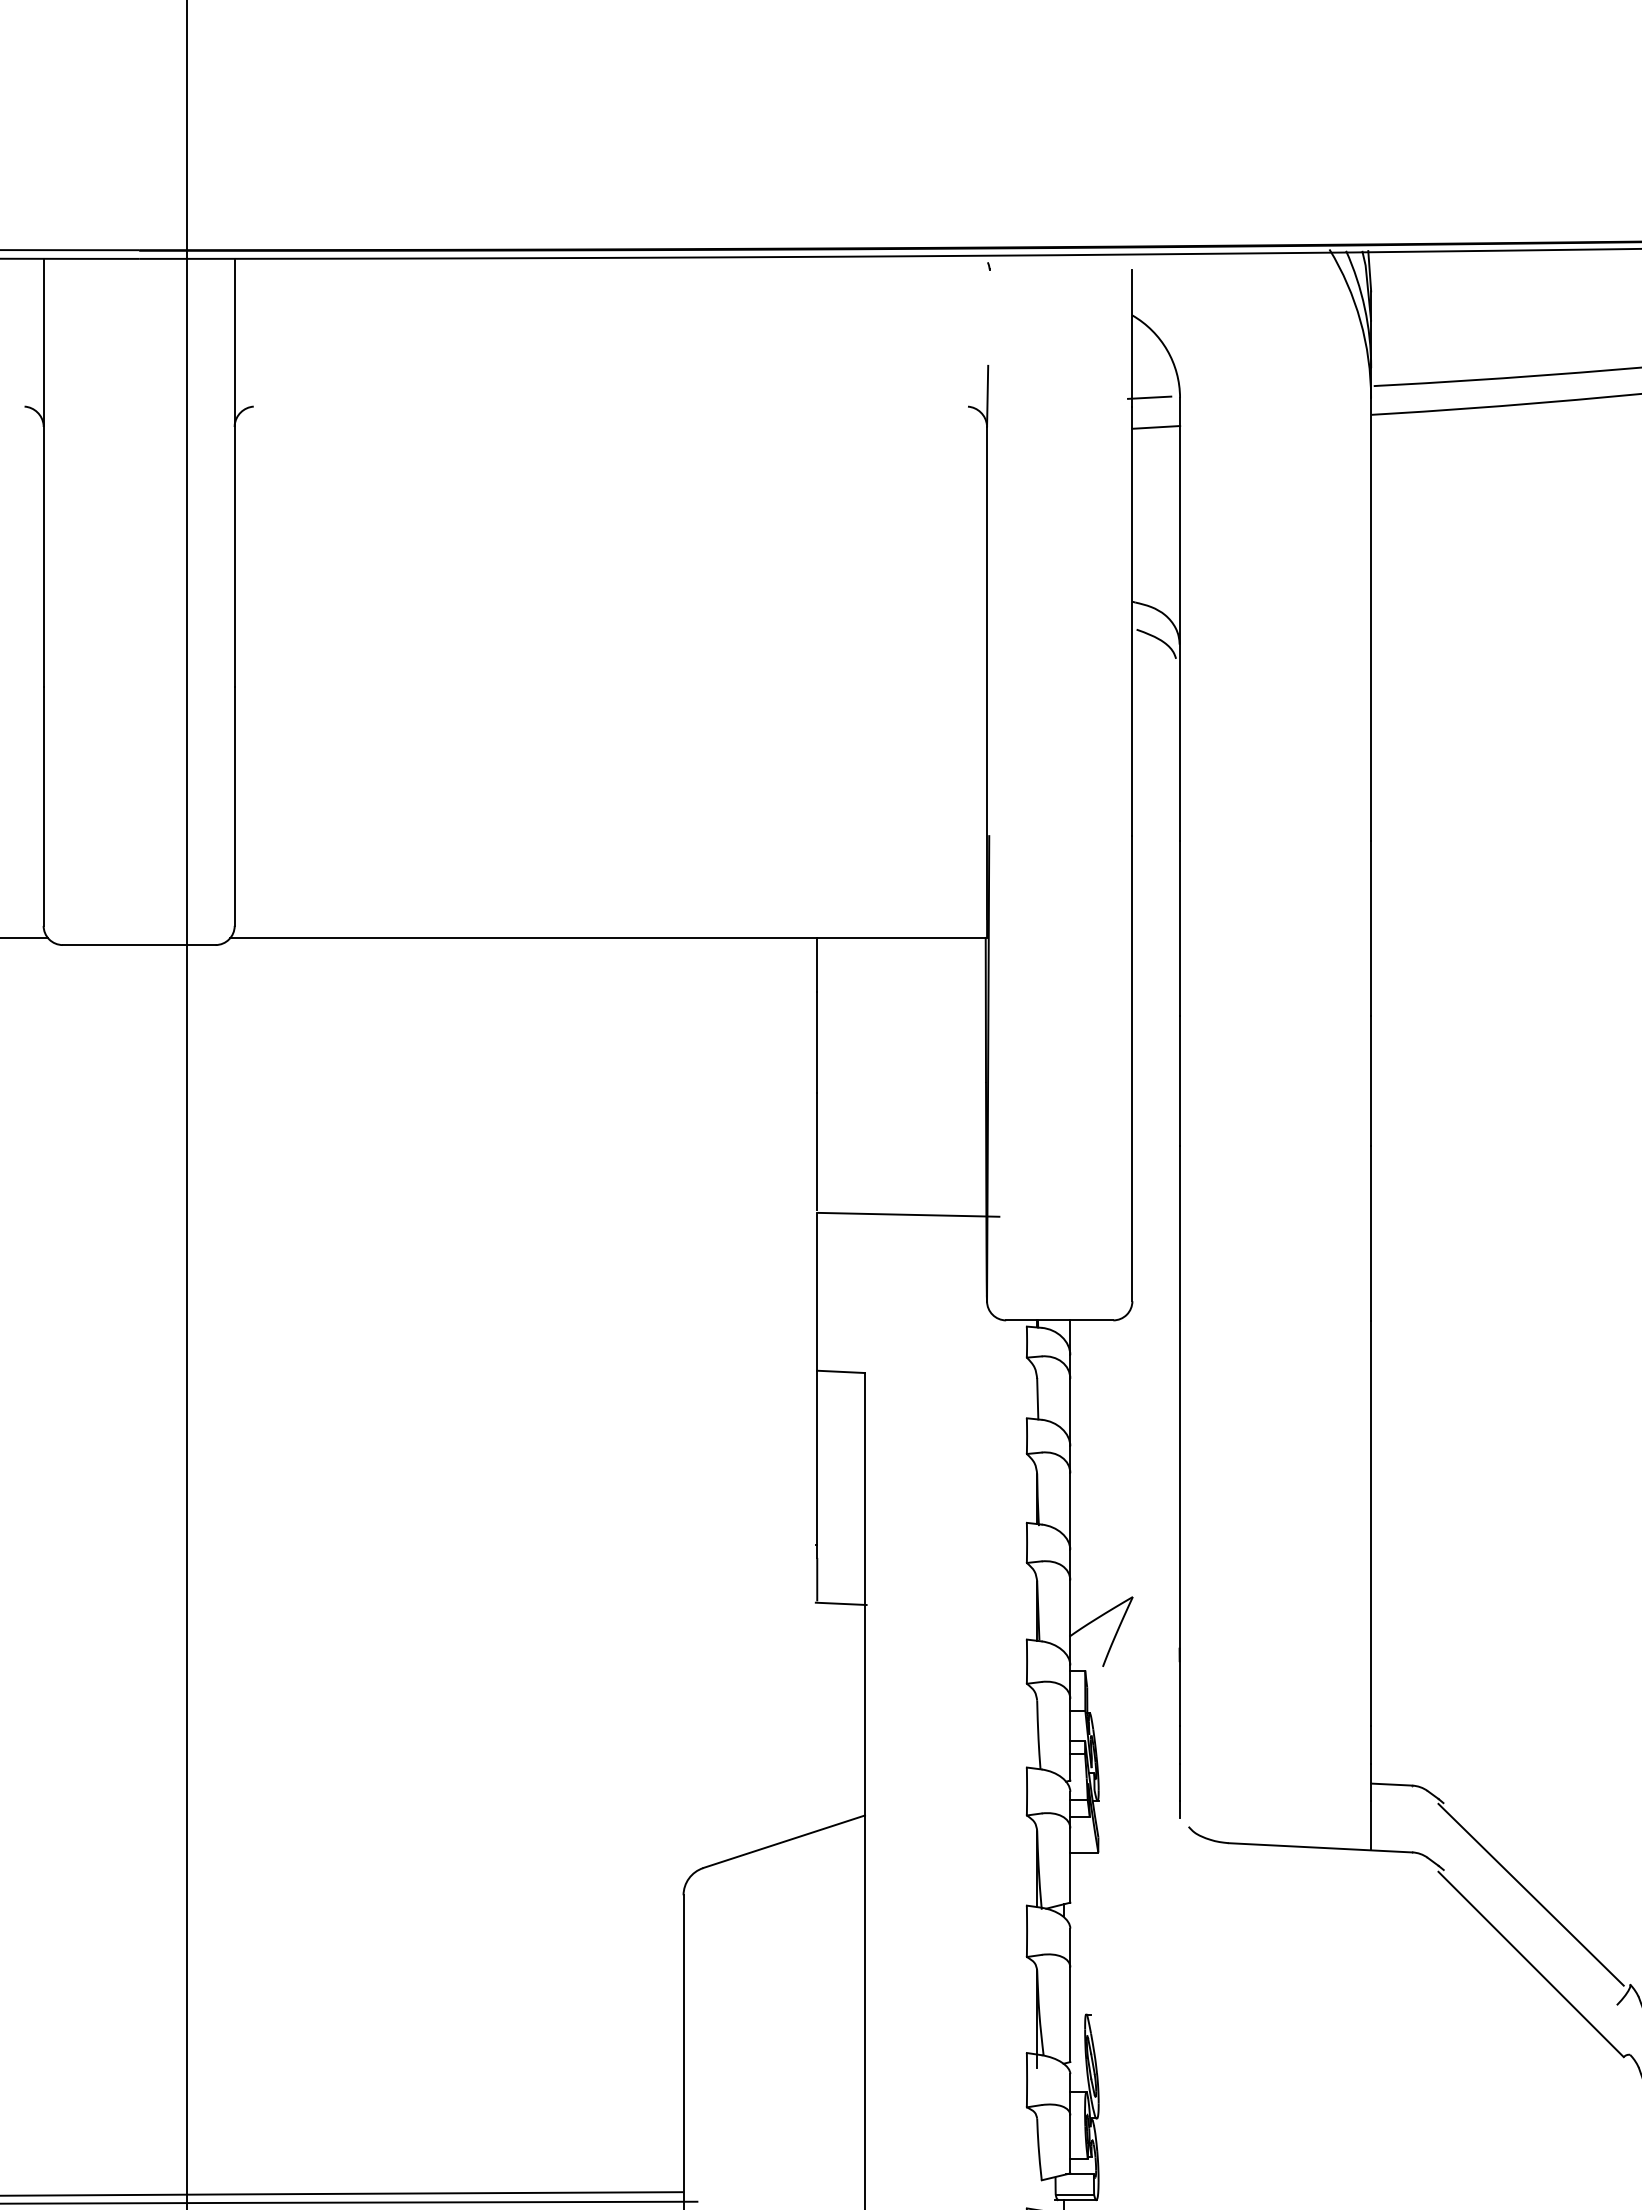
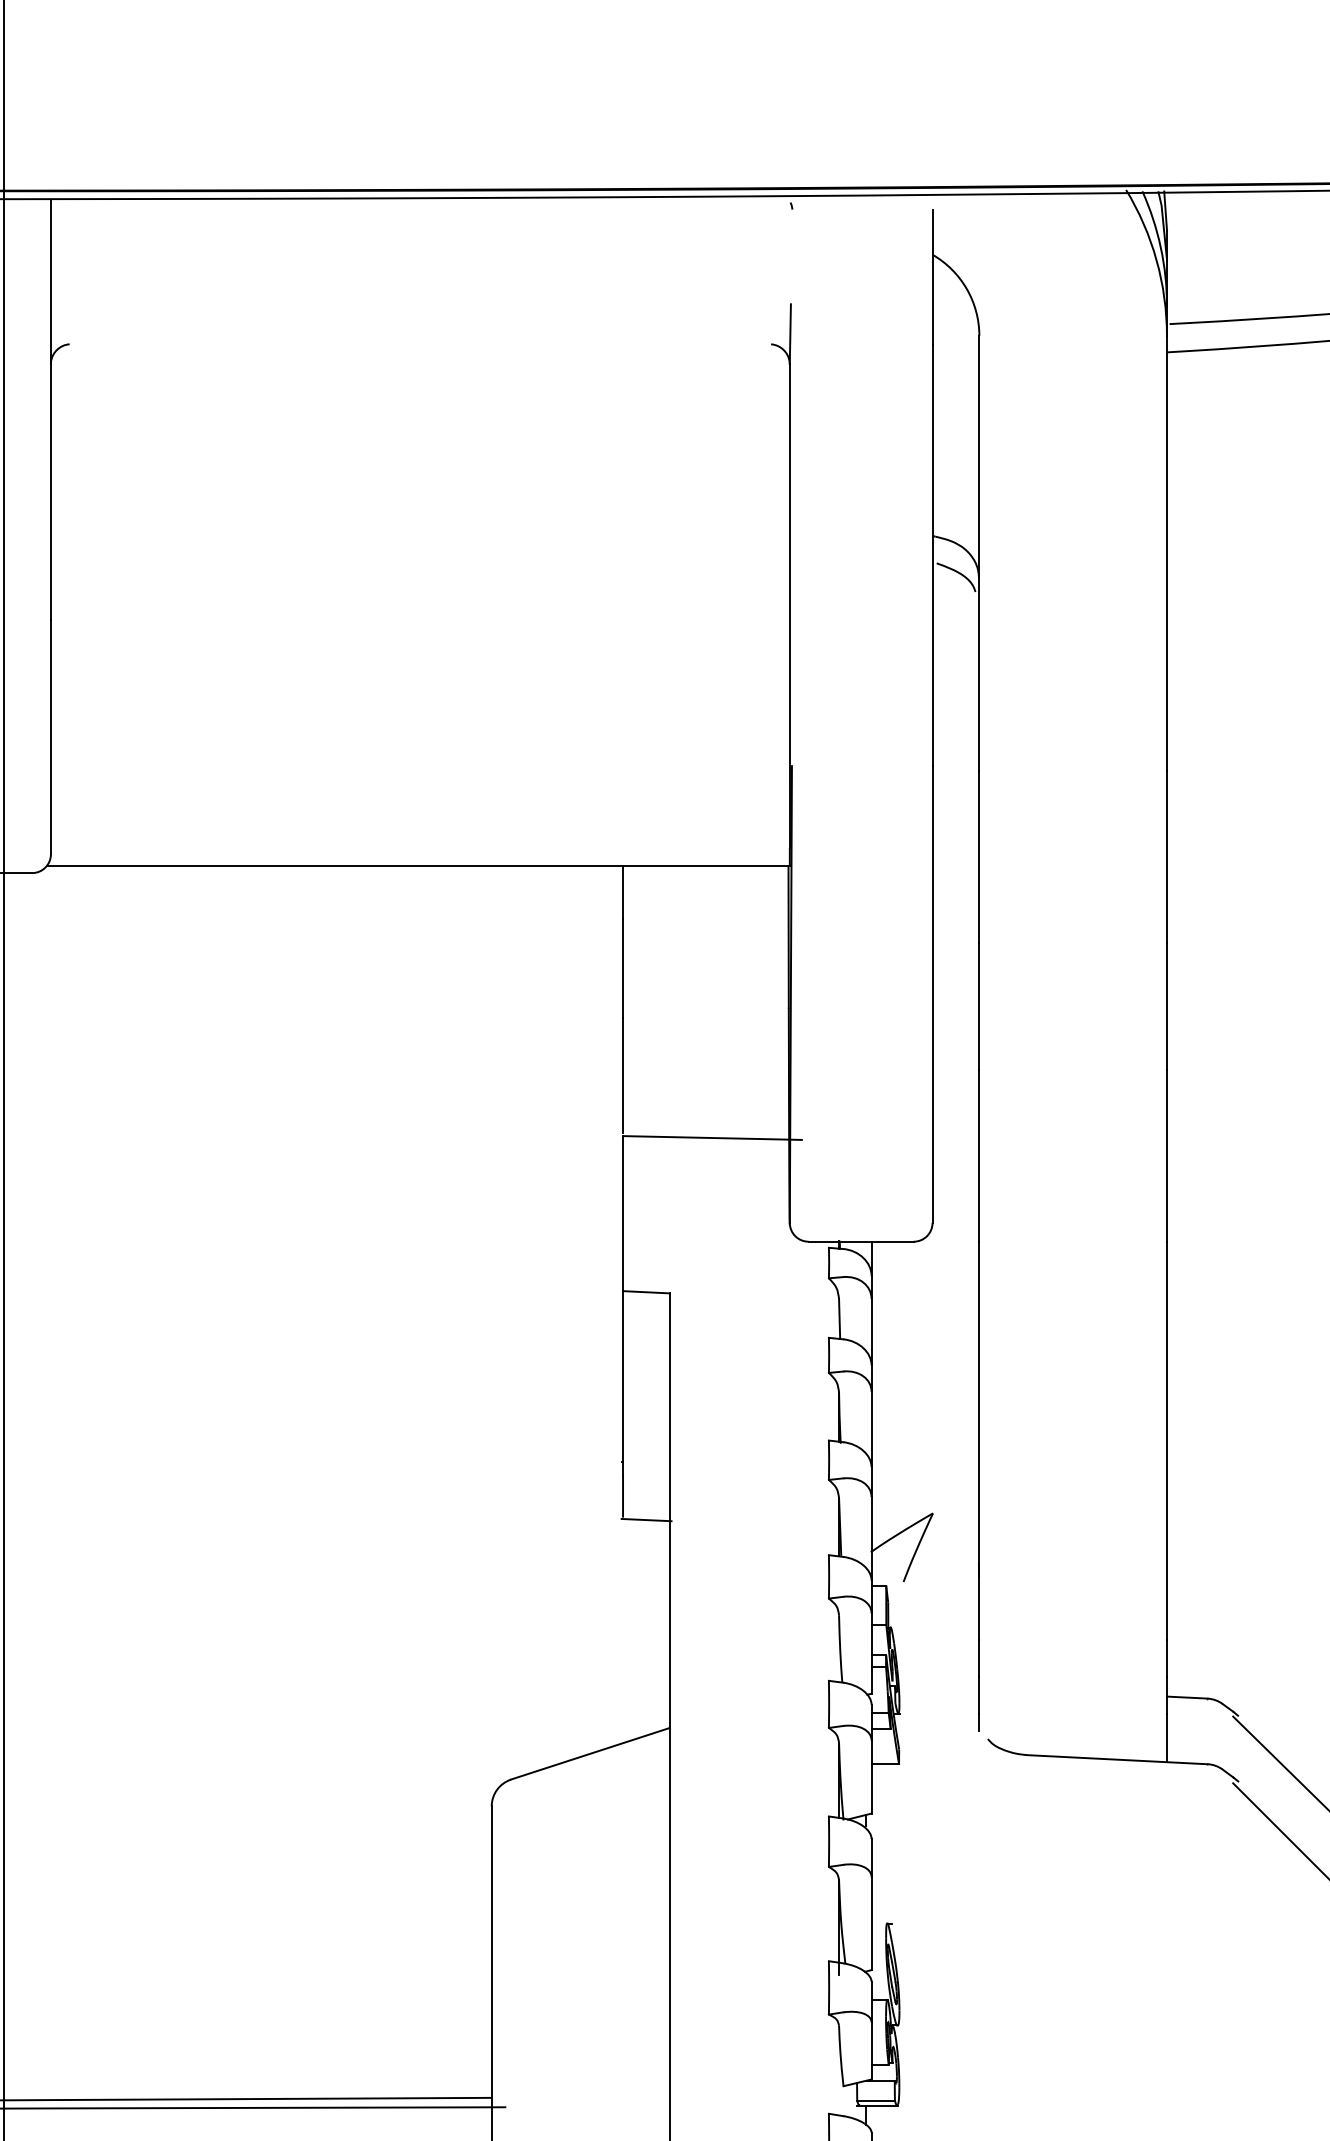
line: (1149, 397) -> (949, 335), removed
line: (1156, 427) -> (956, 364), removed

